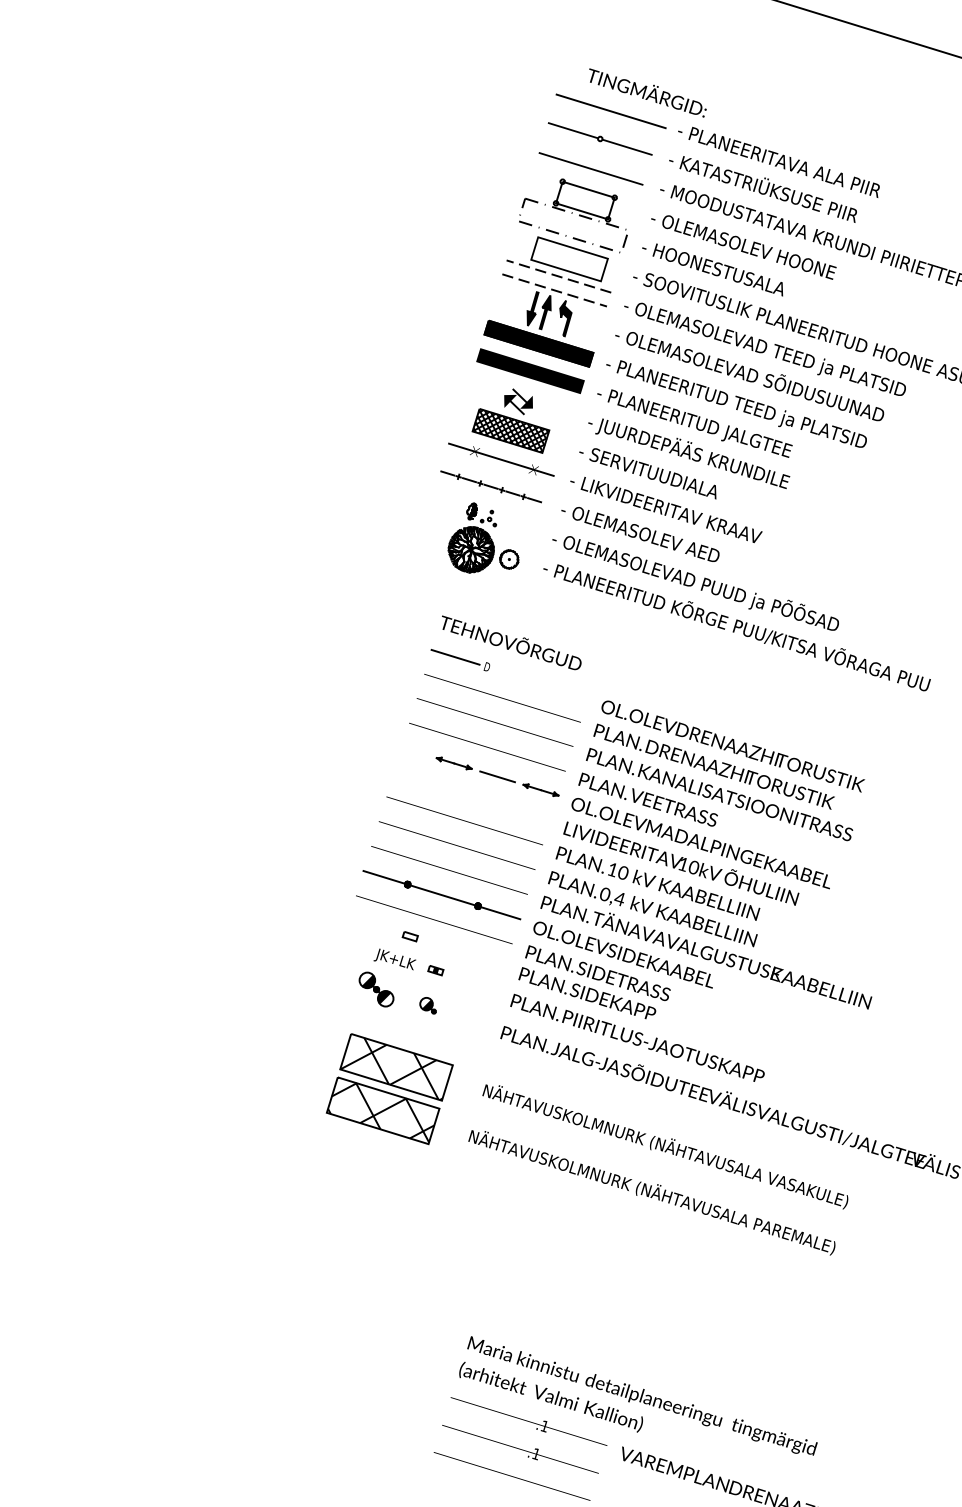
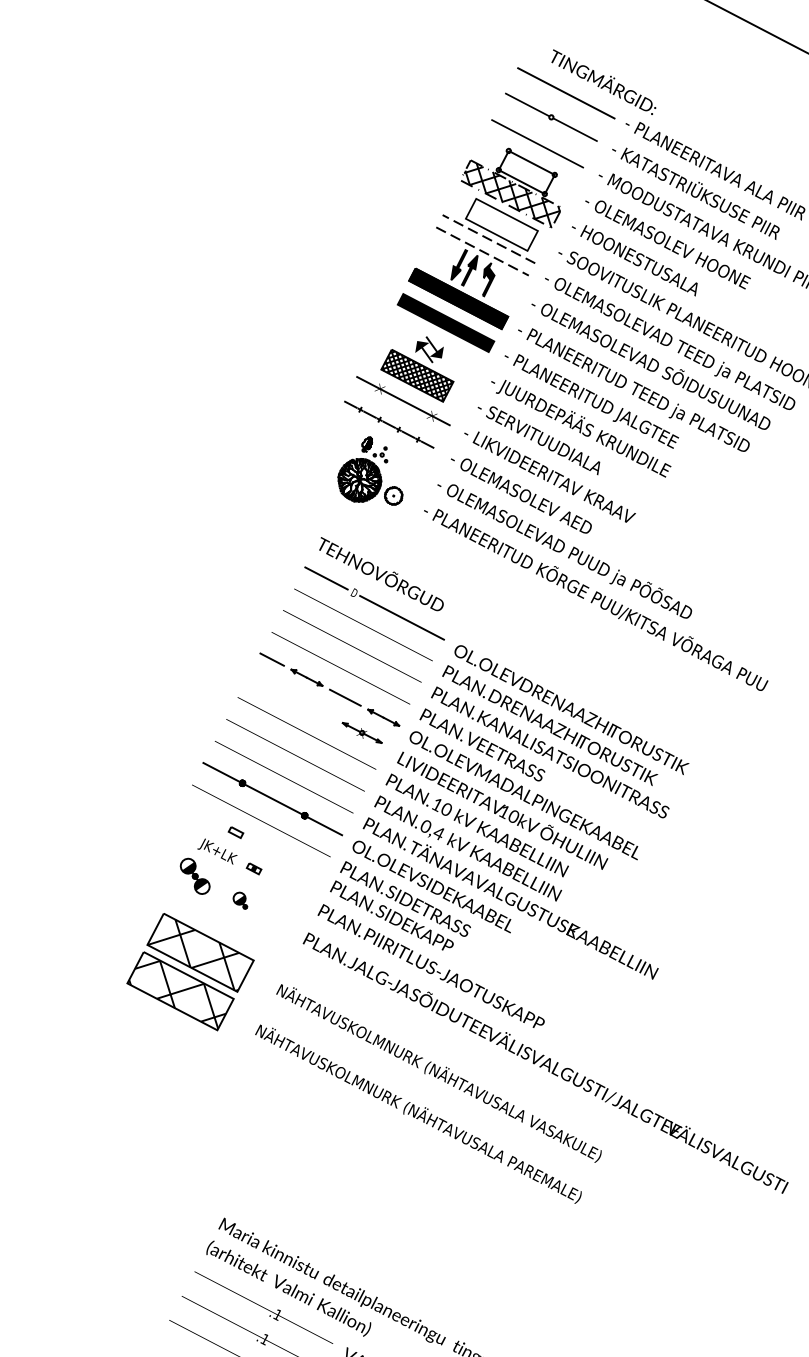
hatch: (573, 226) -> (511, 194), added
line: (540, 683) -> (401, 617), added
line: (414, 751) -> (271, 659), added
part: (521, 809) -> (362, 732), added

